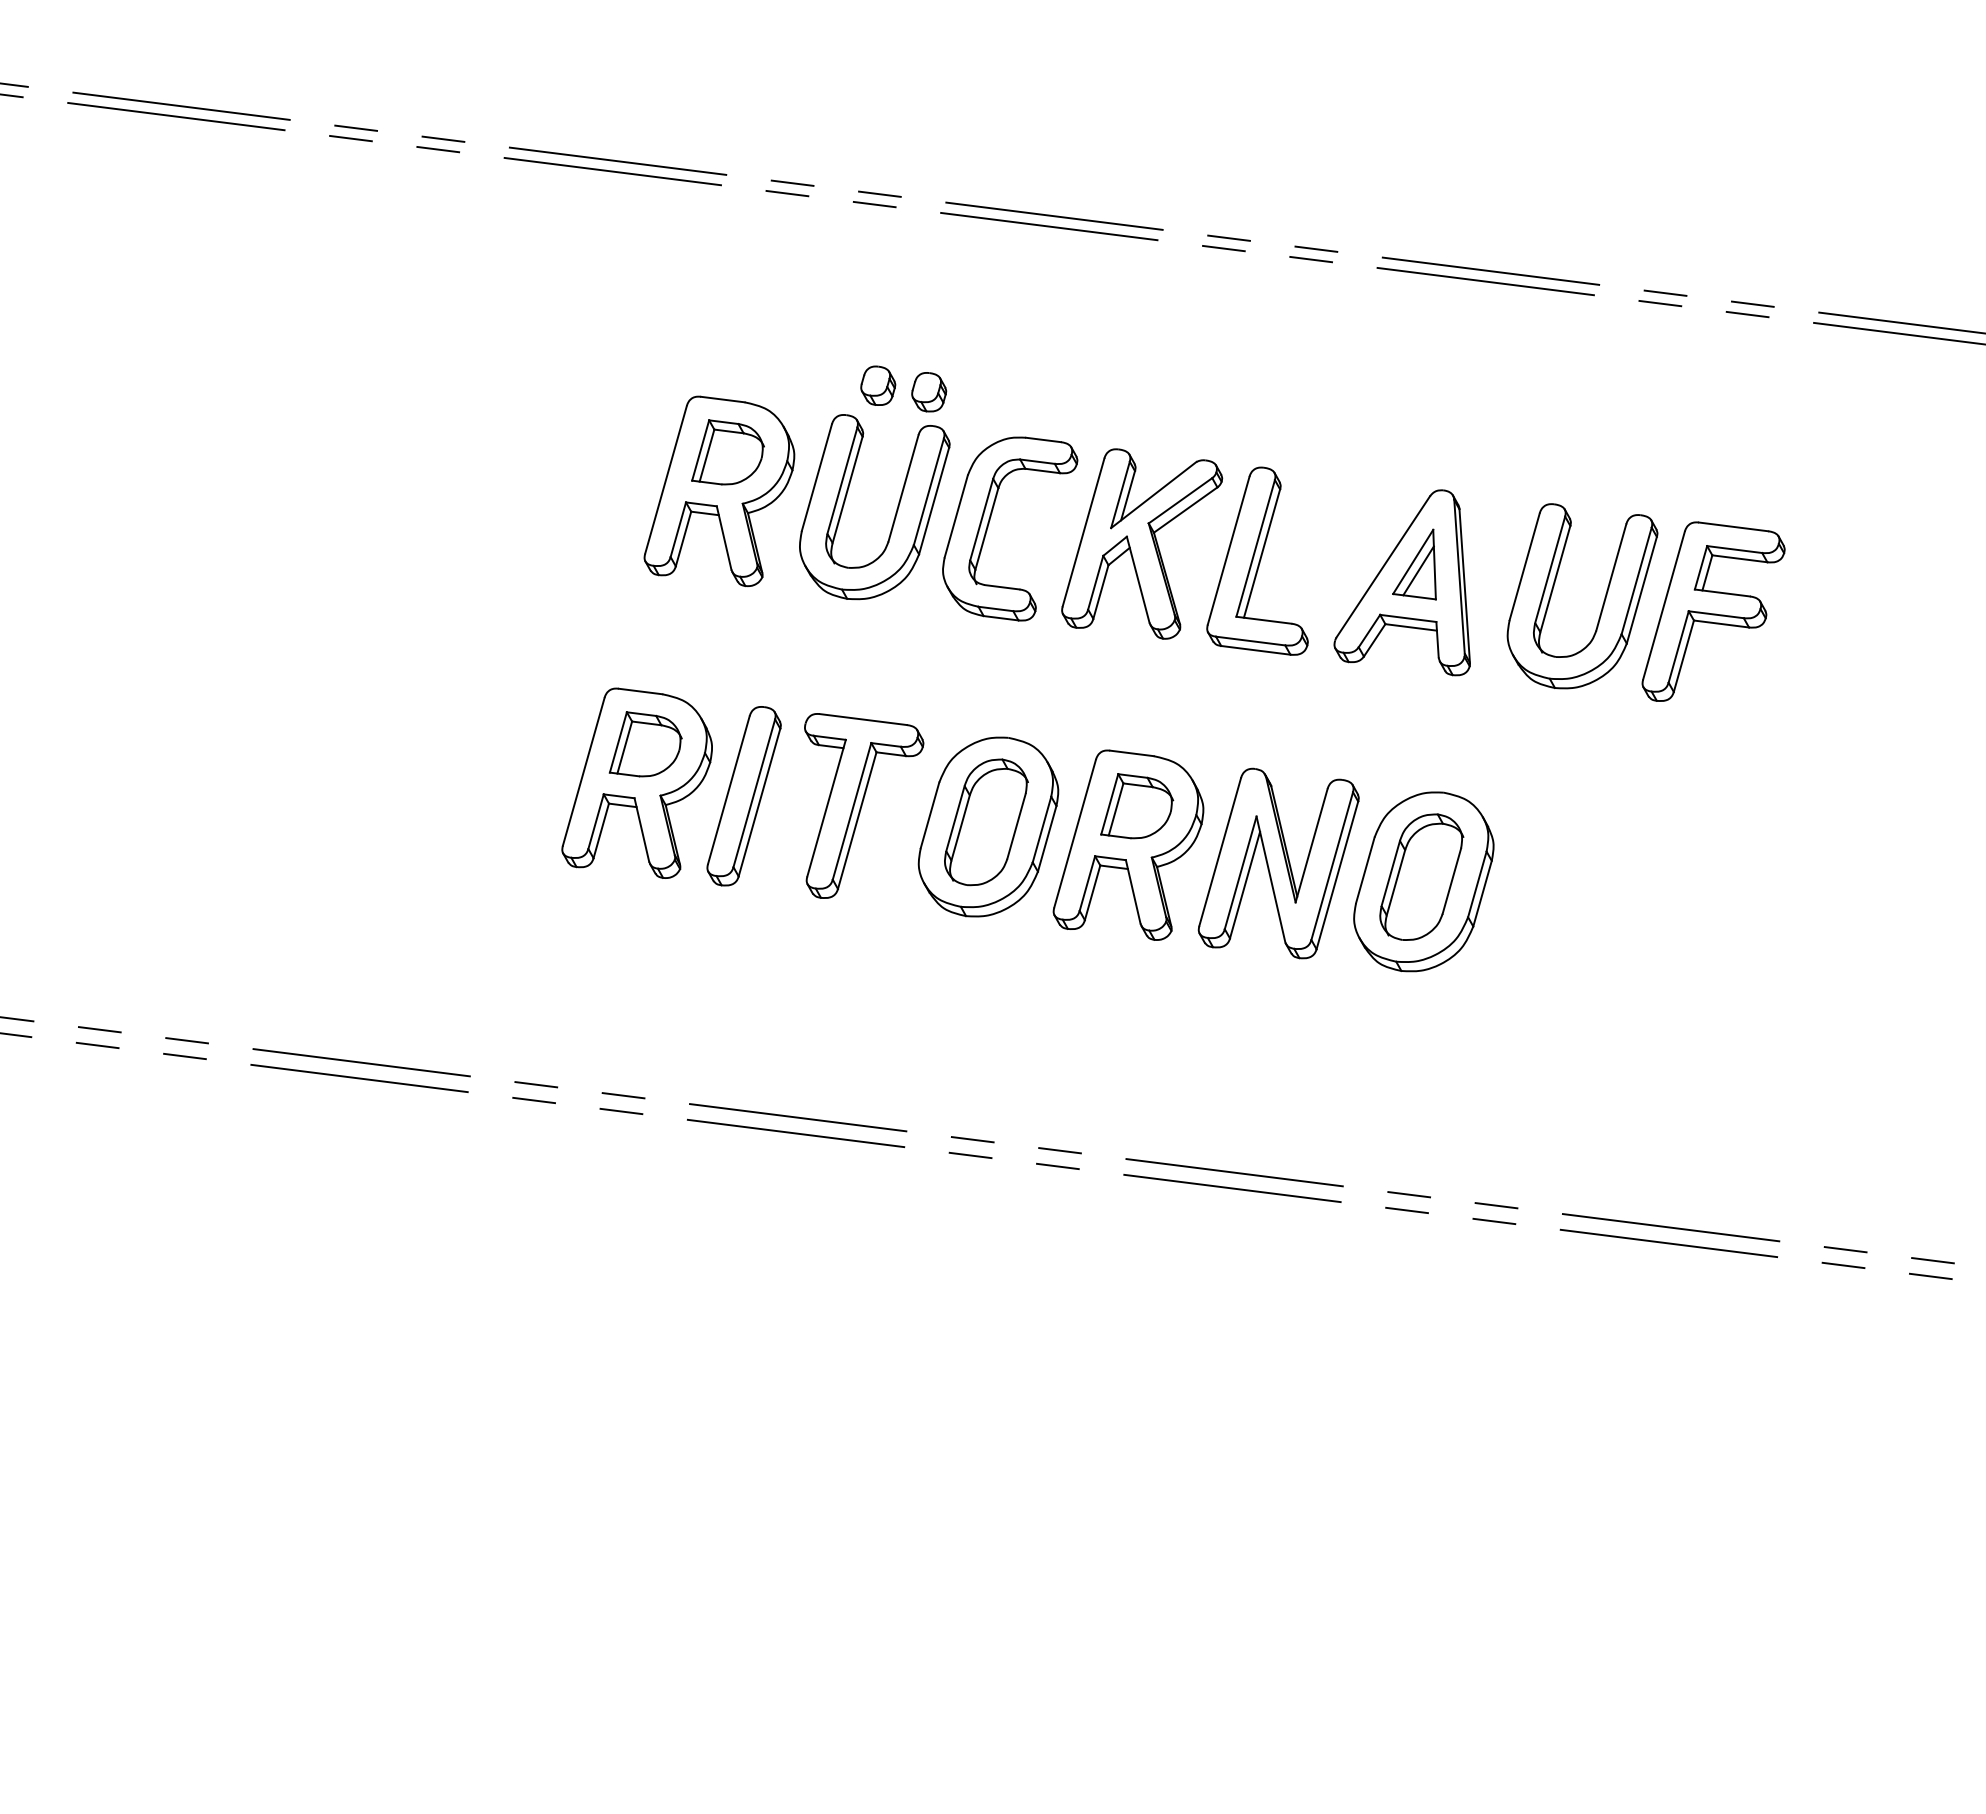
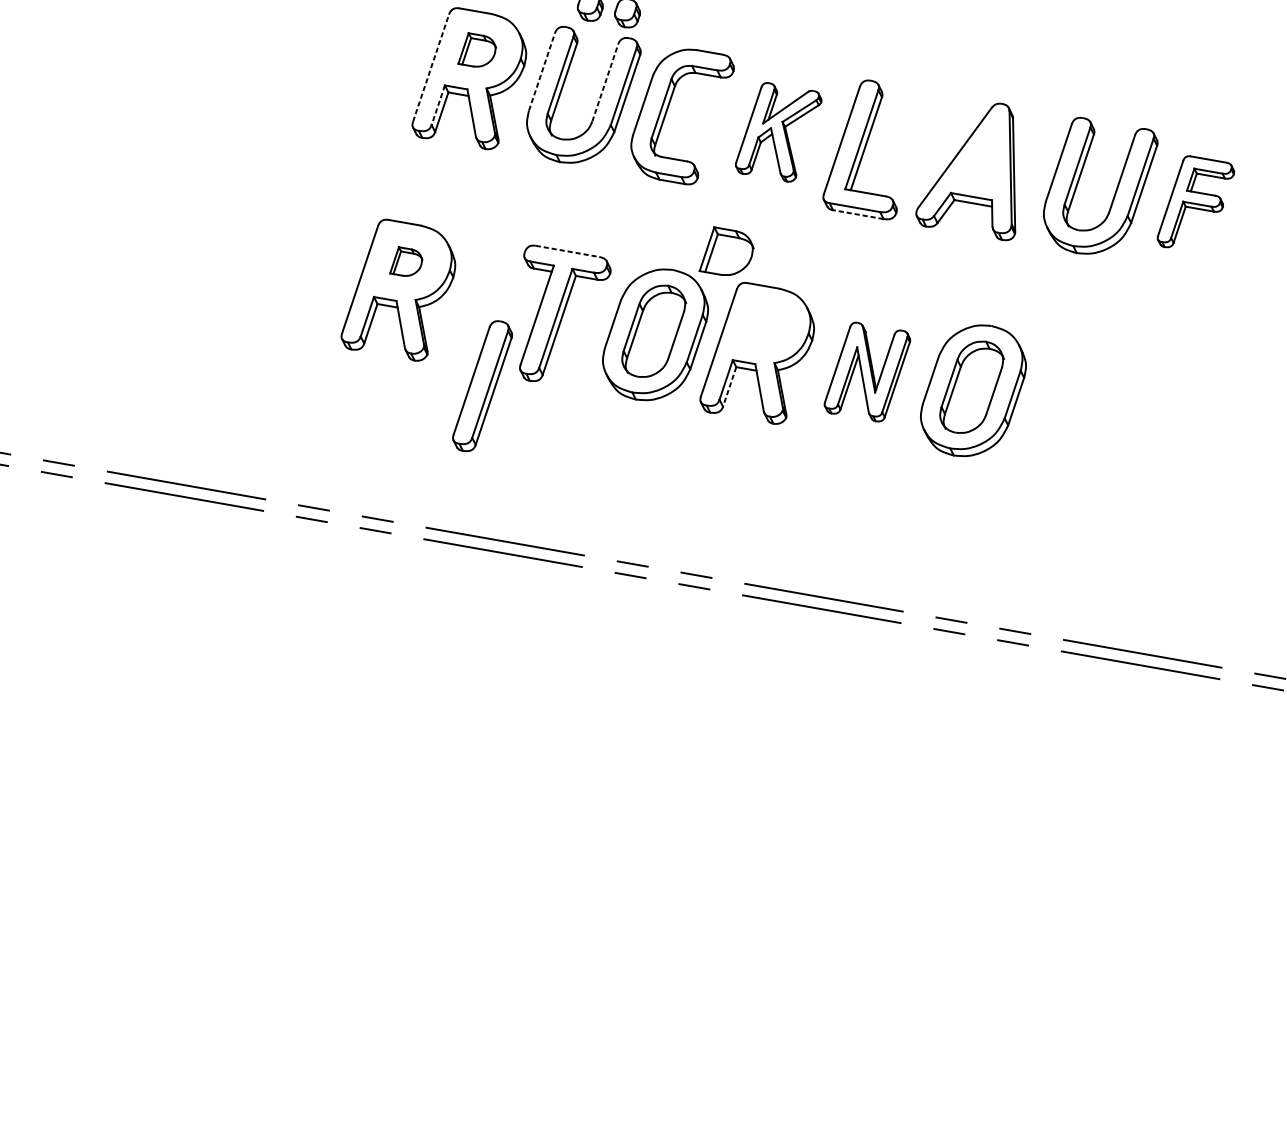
part: (727, 452) -> (477, 50), size x0.7
line: (817, 477) -> (542, 71), solid -> dashed
line: (666, 479) -> (431, 67), solid -> dashed
line: (903, 487) -> (605, 82), solid -> dashed
line: (678, 530) -> (438, 105), solid -> dashed
part: (1142, 543) -> (778, 132), size x0.7
part: (1414, 564) -> (978, 157), removed
part: (1713, 611) -> (1196, 202), size x0.7
line: (1255, 650) -> (858, 214), solid -> dashed
line: (863, 719) -> (567, 251), solid -> dashed
part: (645, 744) -> (406, 261), size x0.6
part: (743, 796) -> (482, 386), moved
part: (1137, 806) -> (727, 251), moved
part: (1278, 863) -> (867, 372), size x0.7
line: (1092, 893) -> (729, 387), solid -> dashed

